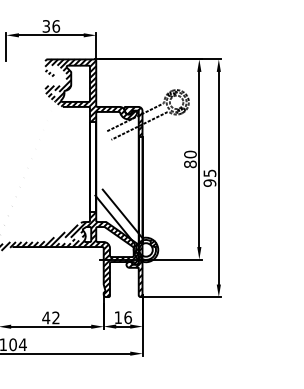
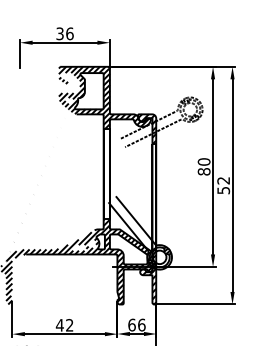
text: (209, 177) -> (223, 184), 95 -> 52
text: (118, 317) -> (132, 324), 16 -> 66

